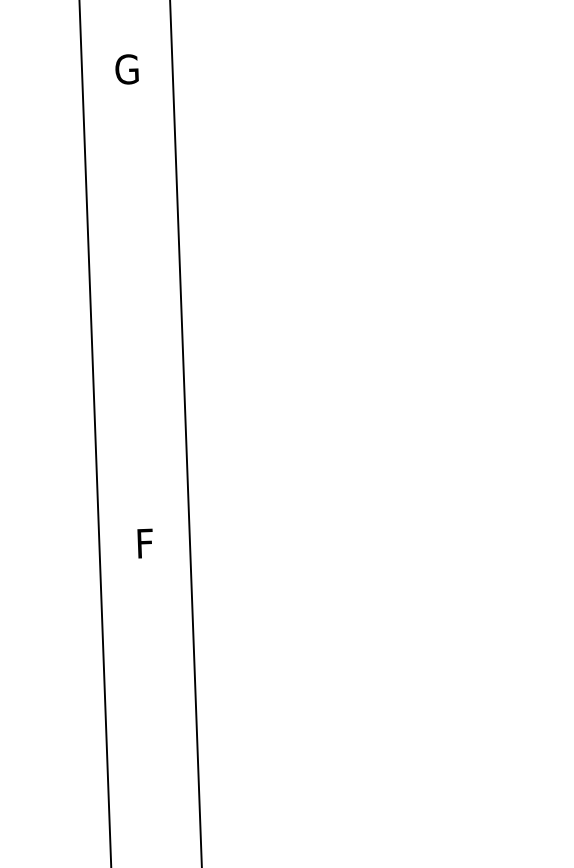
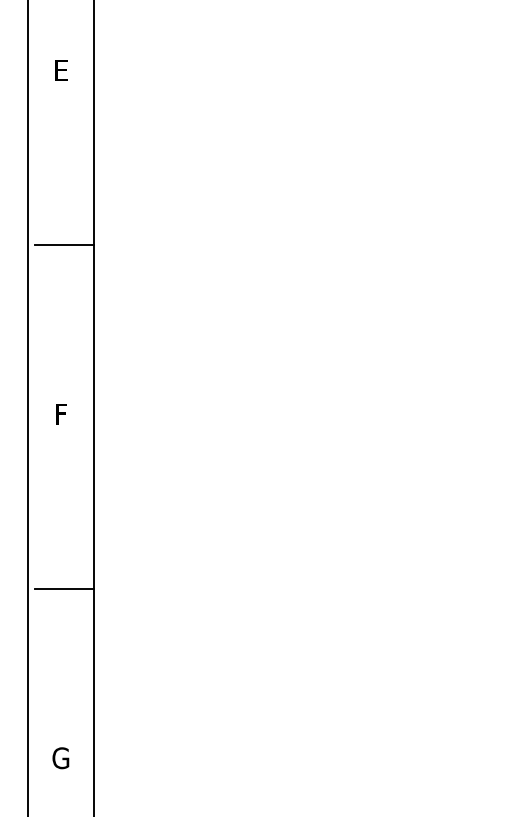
text: (126, 69) -> (60, 70), G -> E
line: (139, 310) -> (63, 245), added
line: (156, 783) -> (63, 588), added

